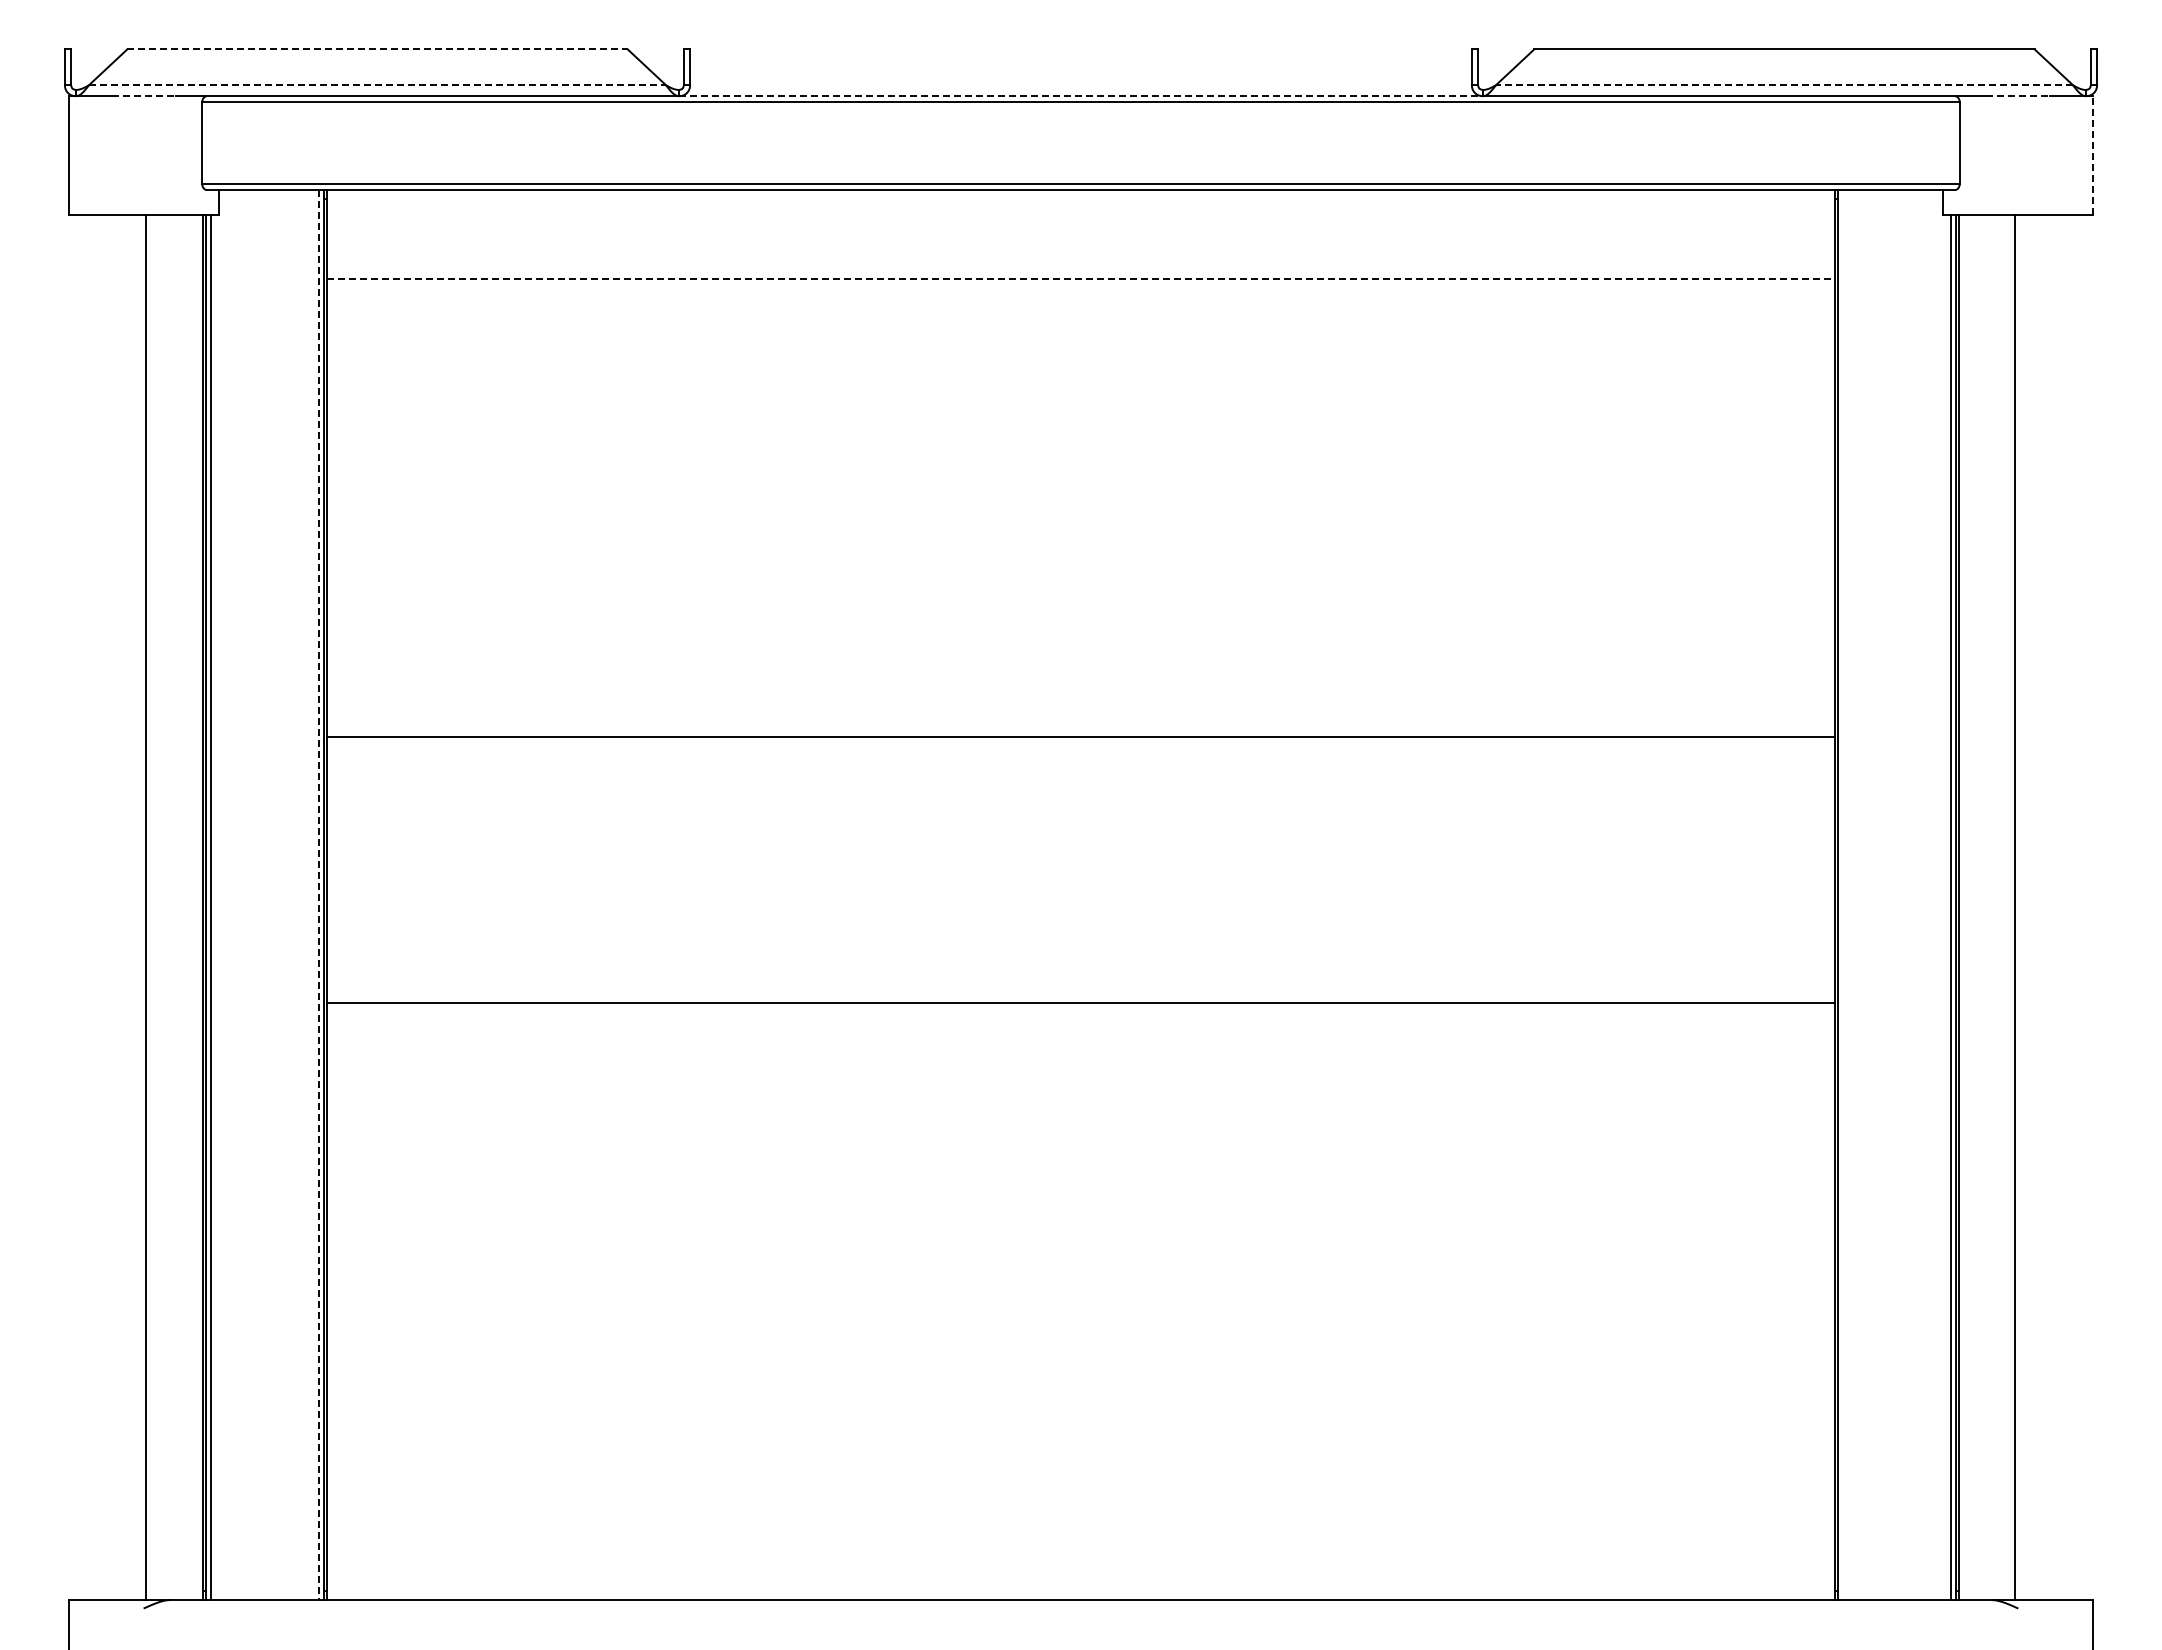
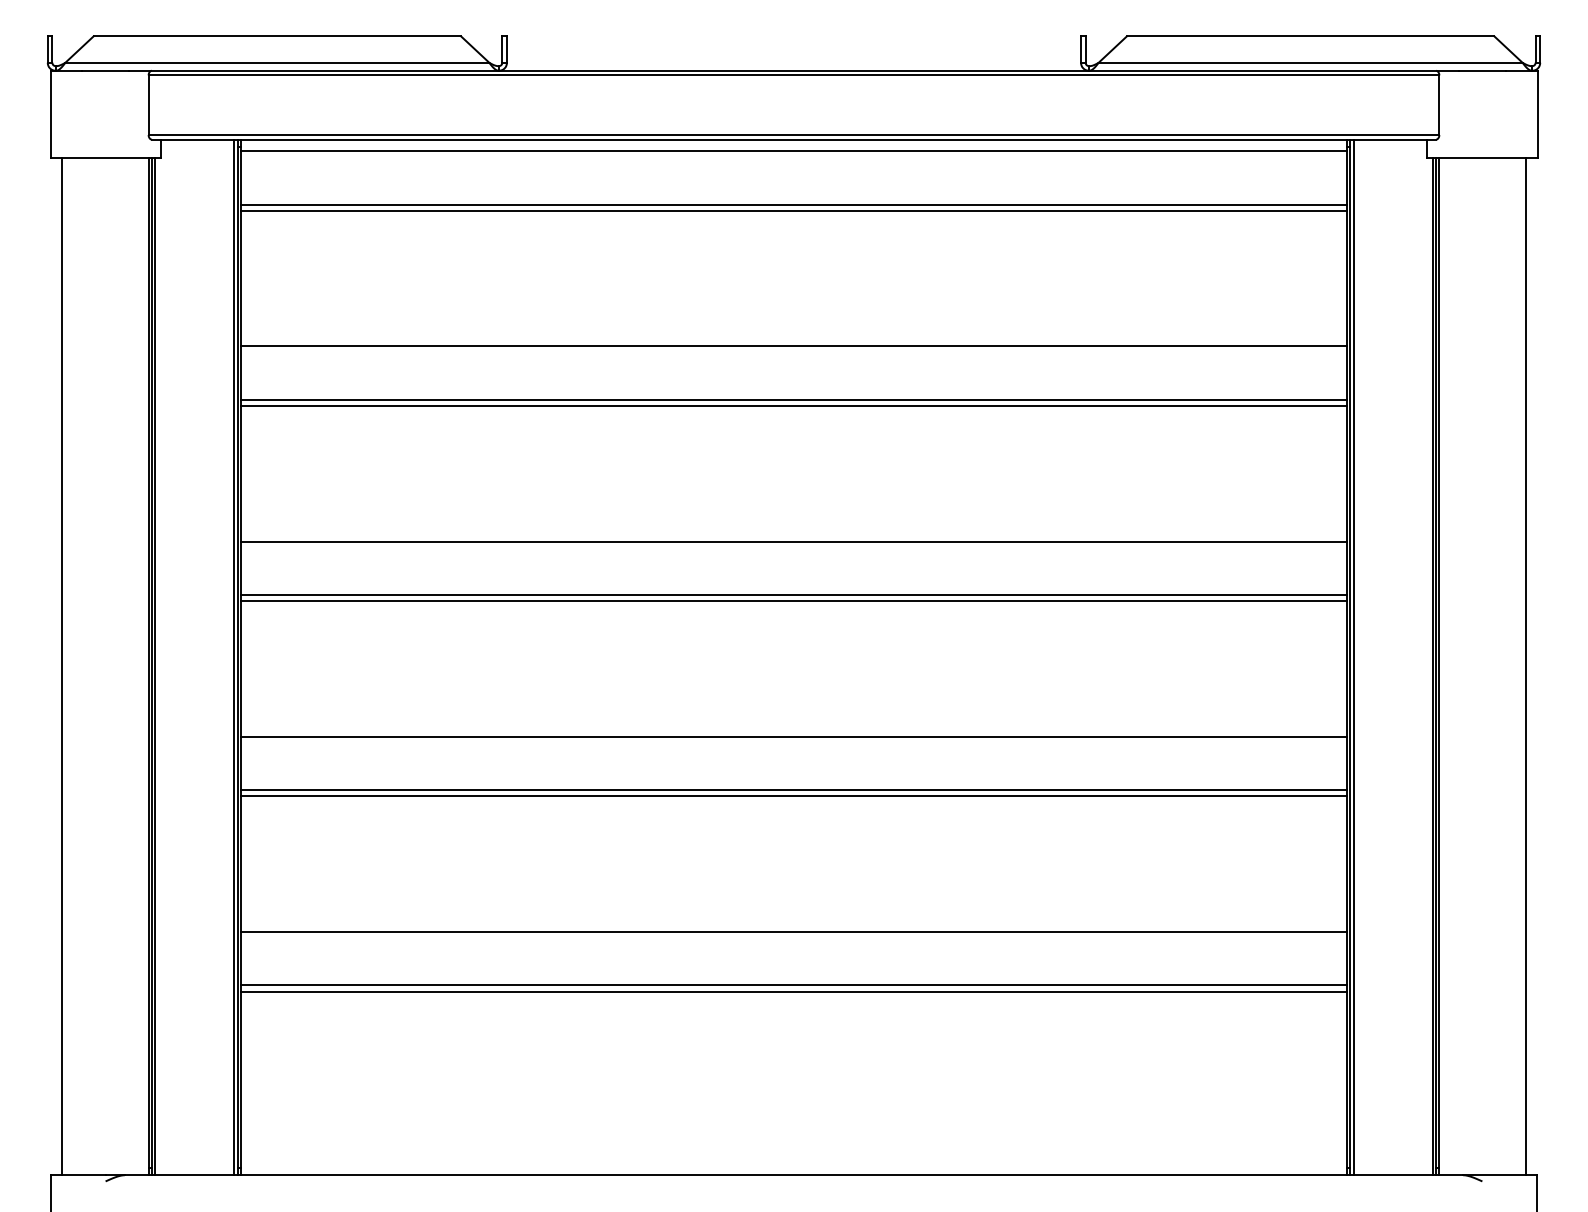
line: (378, 49) -> (278, 36), dashed -> solid
line: (377, 85) -> (277, 62), dashed -> solid
line: (1784, 85) -> (1310, 62), dashed -> solid
line: (144, 96) -> (106, 70), dashed -> solid
line: (1080, 96) -> (793, 70), dashed -> solid
line: (2018, 96) -> (1482, 70), dashed -> solid
line: (2093, 155) -> (1537, 114), dashed -> solid
line: (1080, 205) -> (793, 151), added
line: (1080, 278) -> (793, 204), dashed -> solid
line: (1080, 286) -> (793, 210), added
line: (1080, 471) -> (793, 346), added
line: (1080, 544) -> (793, 400), added
line: (1080, 552) -> (793, 405), added
line: (1080, 810) -> (793, 595), added
line: (1080, 818) -> (793, 601), added
line: (319, 895) -> (234, 657), dashed -> solid
line: (1842, 895) -> (1353, 657), added
line: (146, 907) -> (62, 666), moved
line: (2014, 907) -> (1525, 666), moved
line: (1080, 1075) -> (793, 789), added
line: (1080, 1084) -> (793, 796), added
line: (1080, 1268) -> (793, 931), added
line: (1080, 1341) -> (793, 985), added
line: (1080, 1350) -> (793, 991), added

